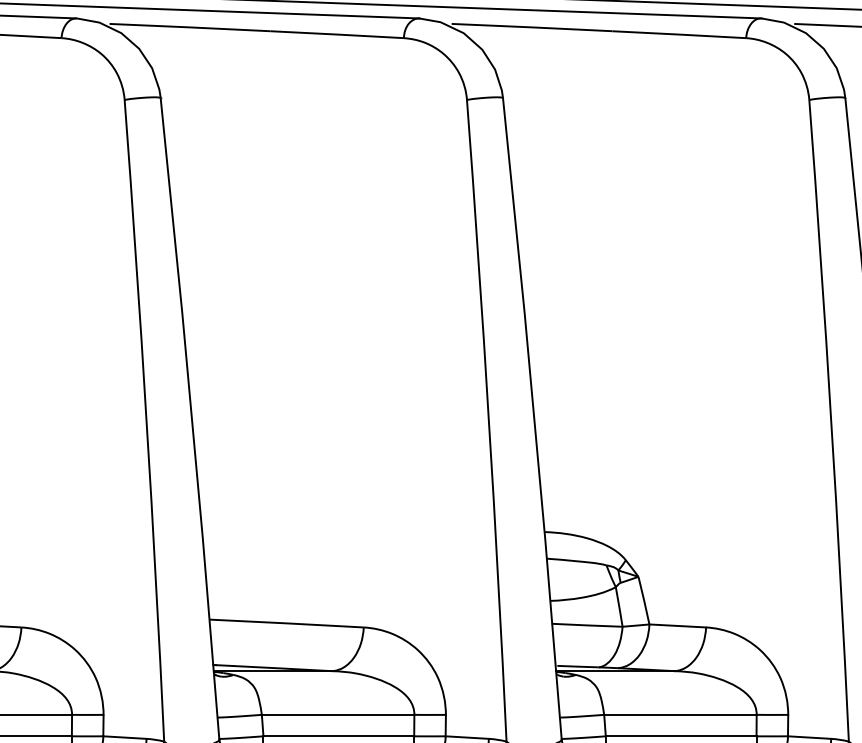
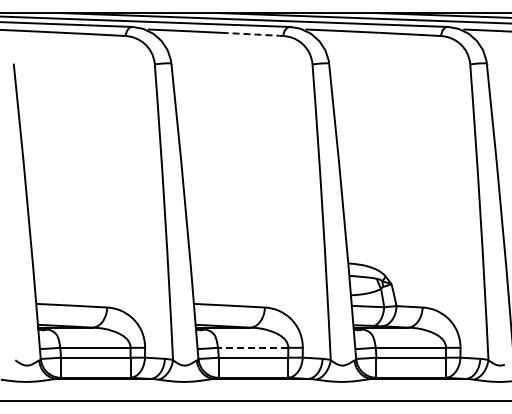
arc: (336, 34) -> (252, 34), solid -> dashed
line: (336, 714) -> (252, 347), solid -> dashed

